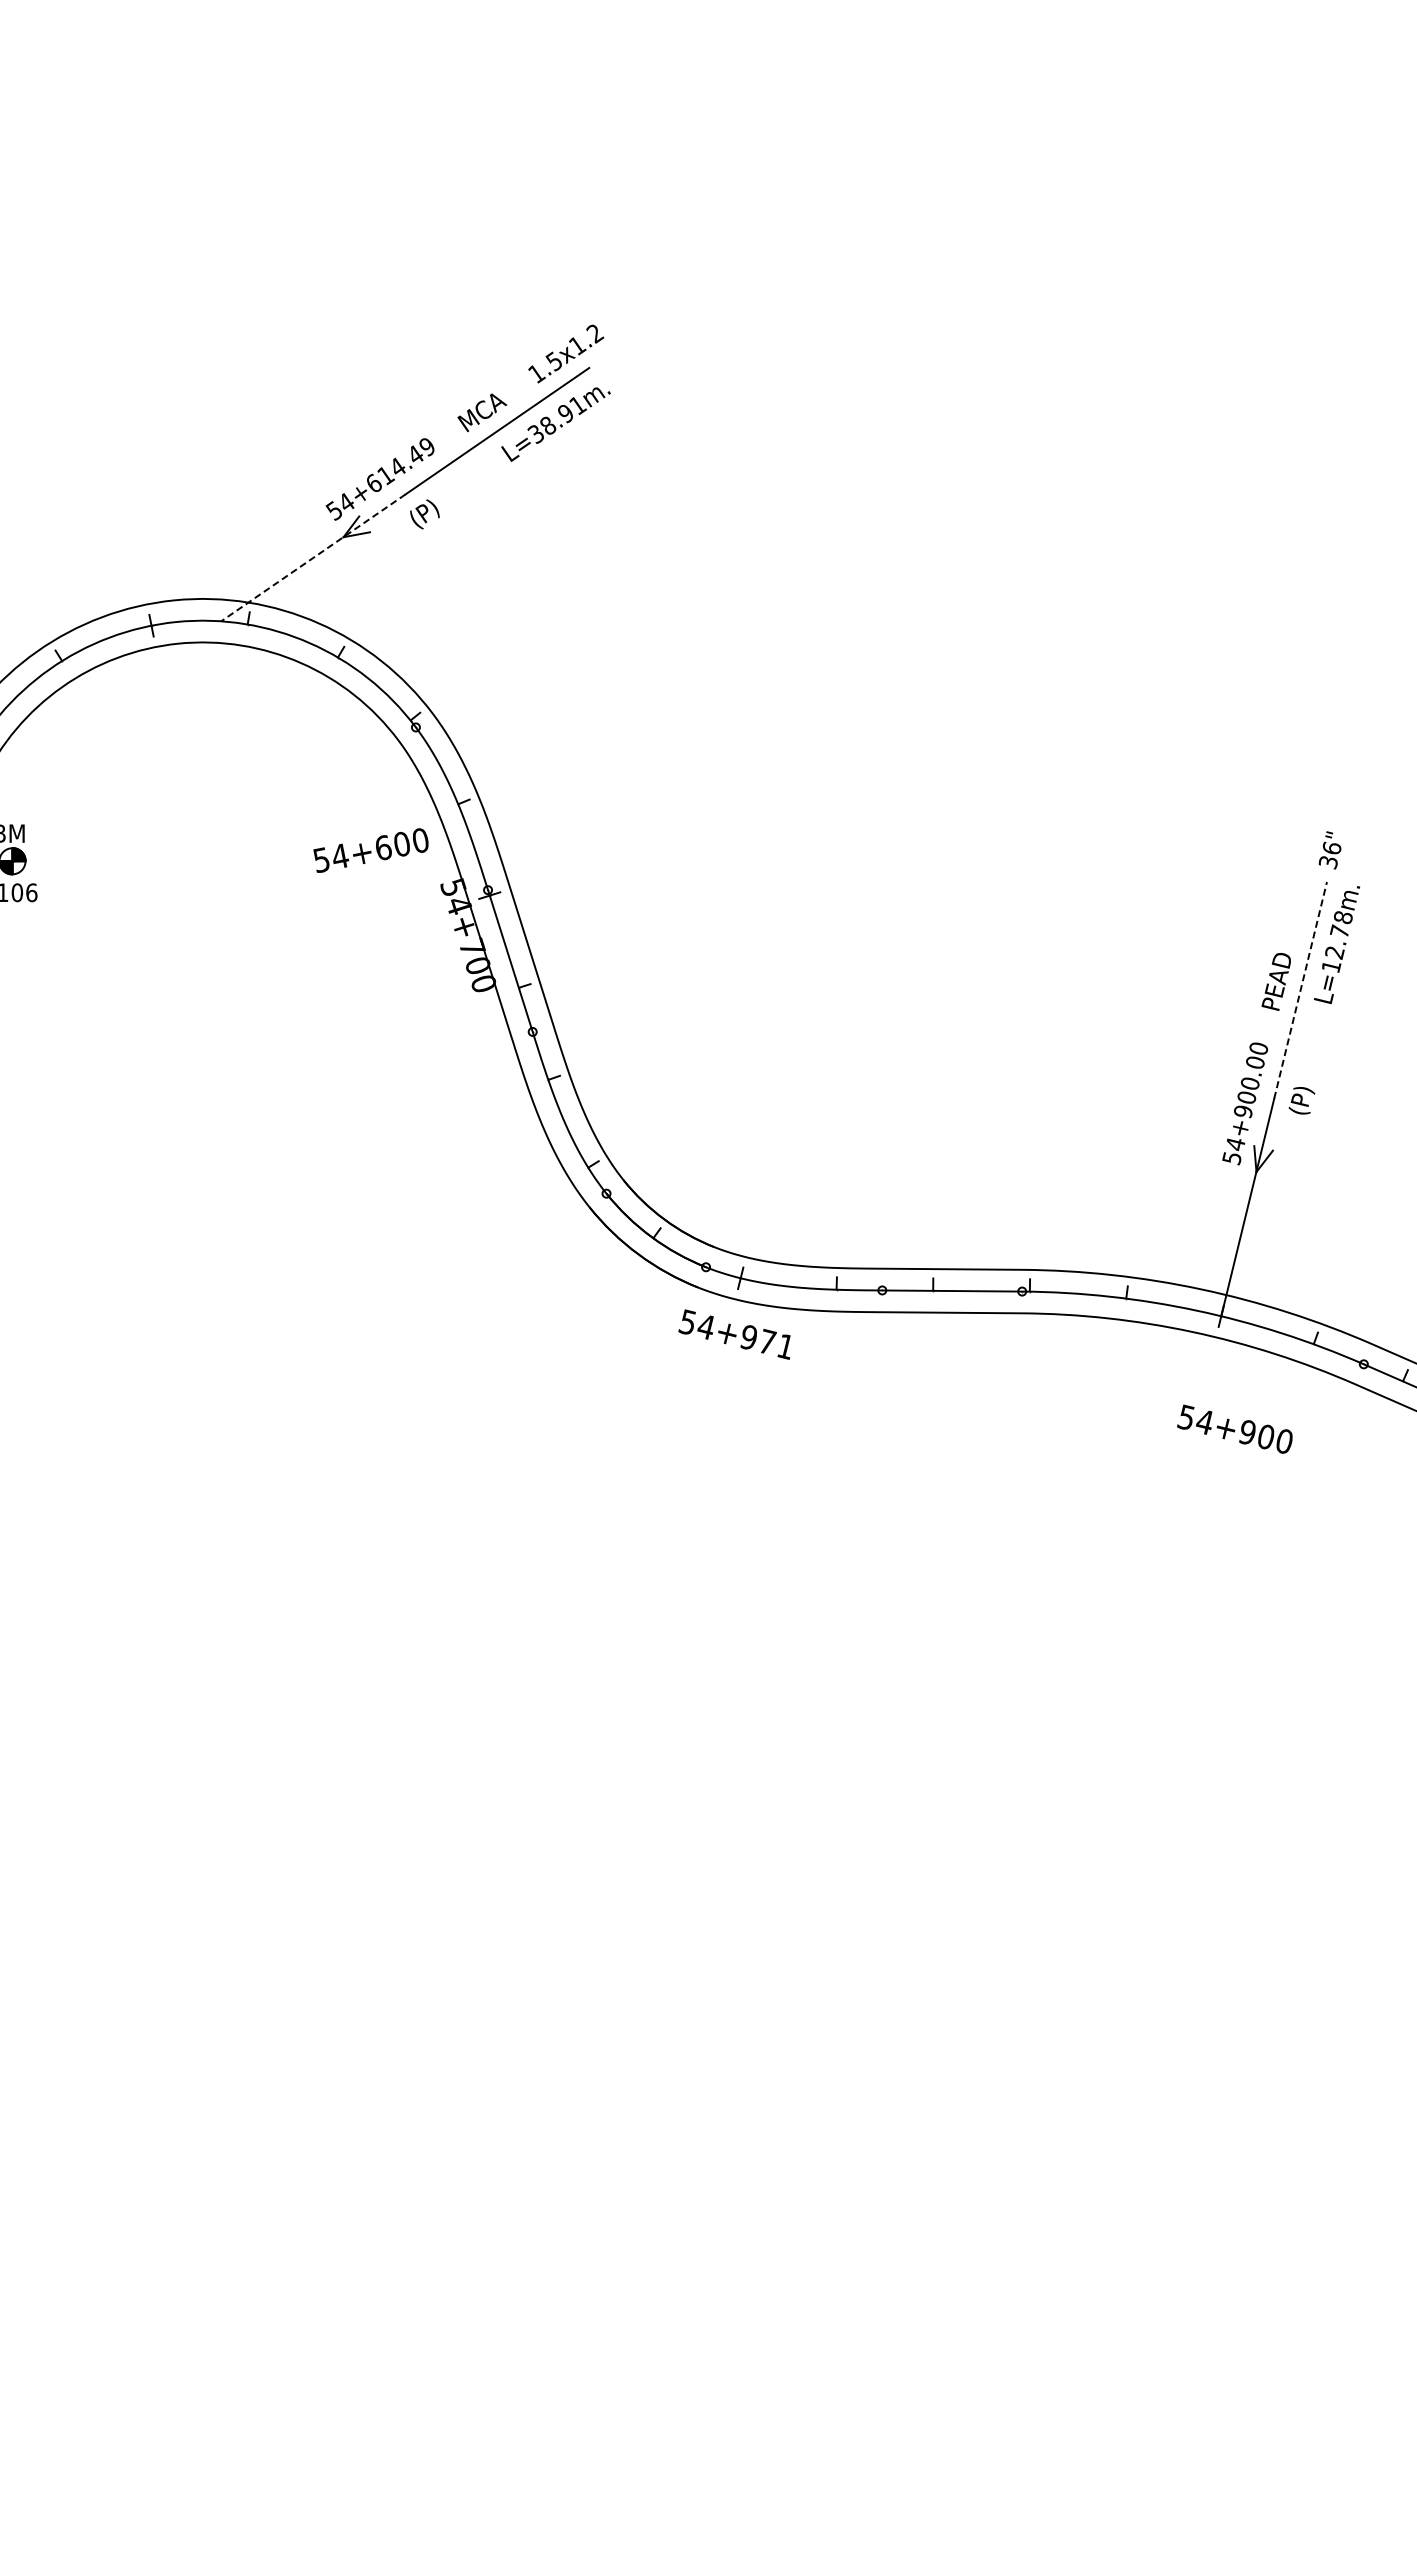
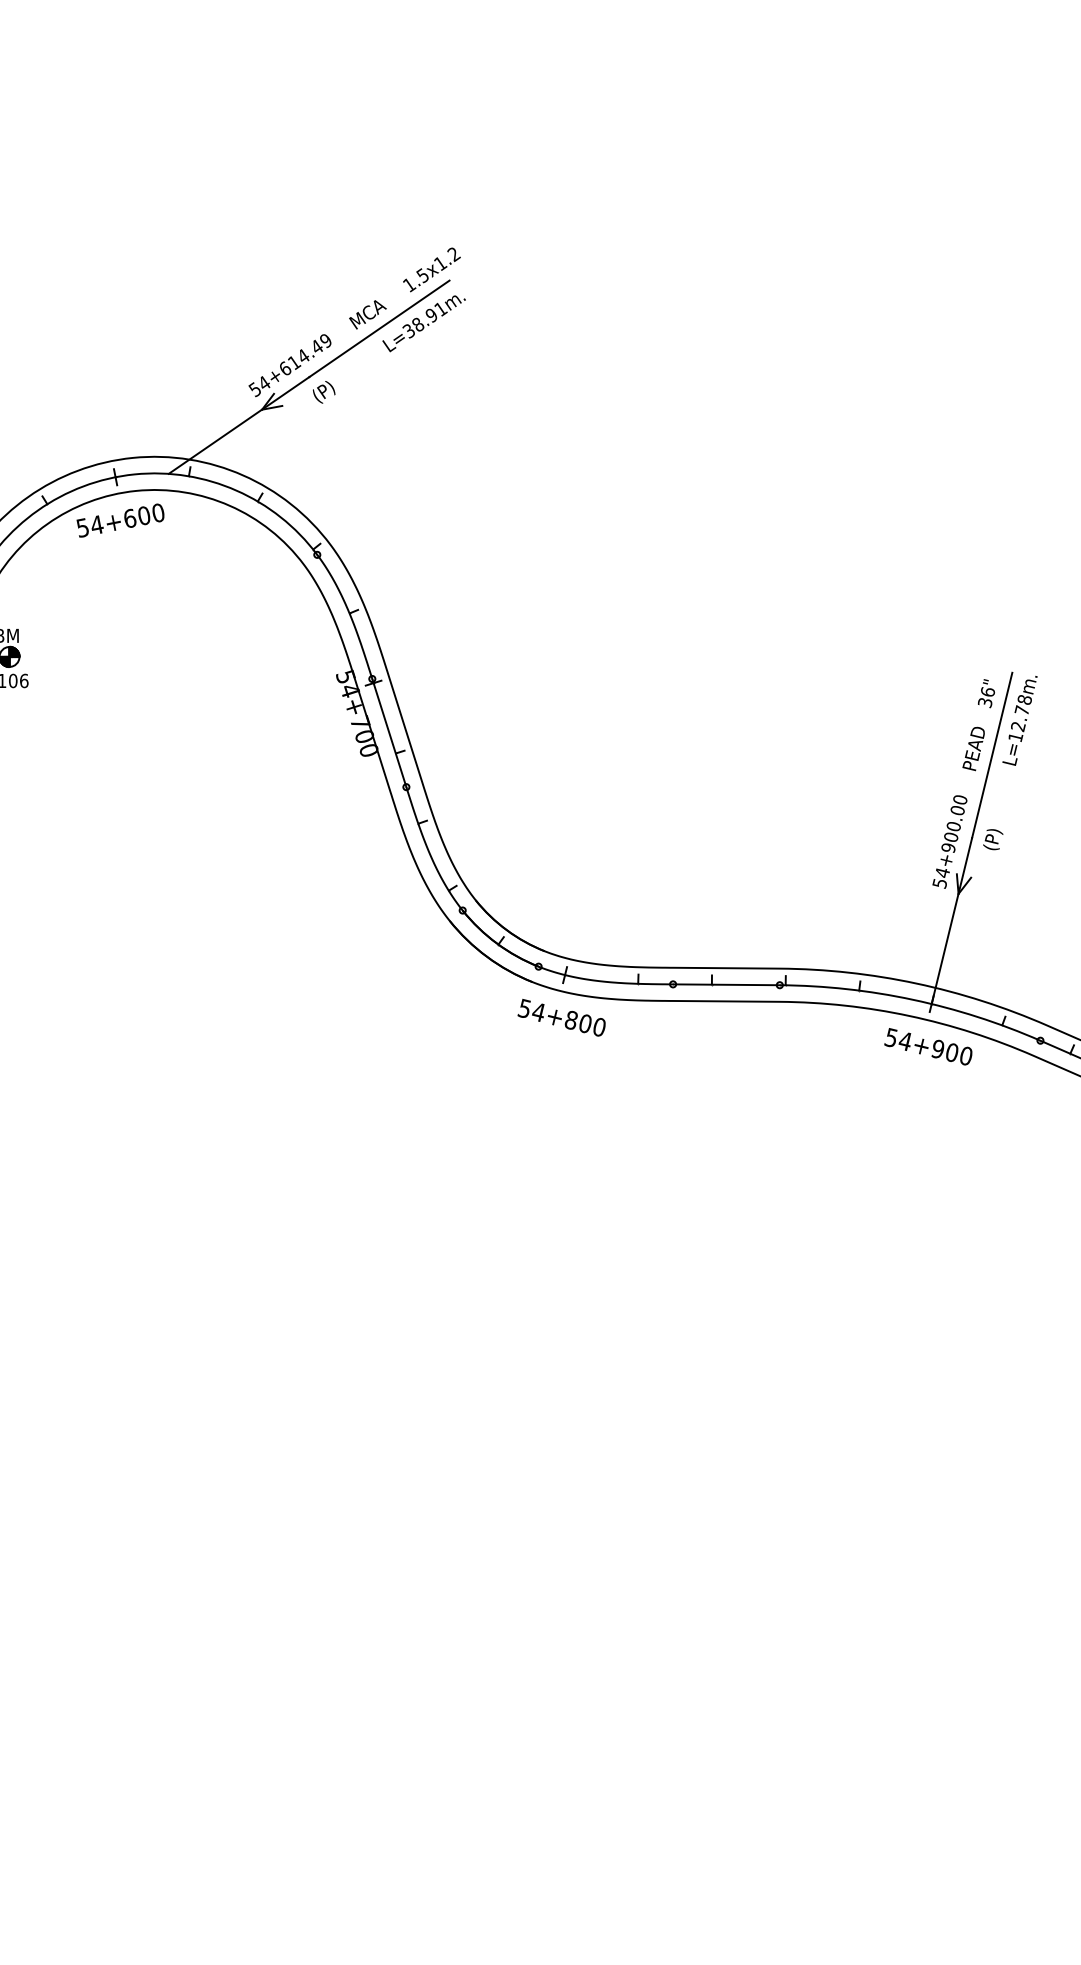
line: (313, 557) -> (239, 425), dashed -> solid
text: (370, 850) -> (120, 520), moved
text: (1329, 850) -> (986, 693), moved
line: (1300, 990) -> (992, 755), dashed -> solid
text: (766, 1342) -> (584, 1024), 54+971 -> 54+800
text: (1234, 1428) -> (928, 1046), moved

